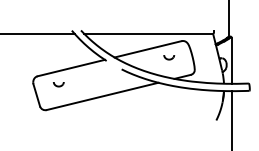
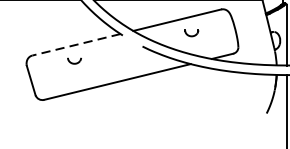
part: (169, 57) -> (192, 33), moved
line: (71, 68) -> (76, 45), solid -> dashed
part: (58, 84) -> (74, 61), moved

